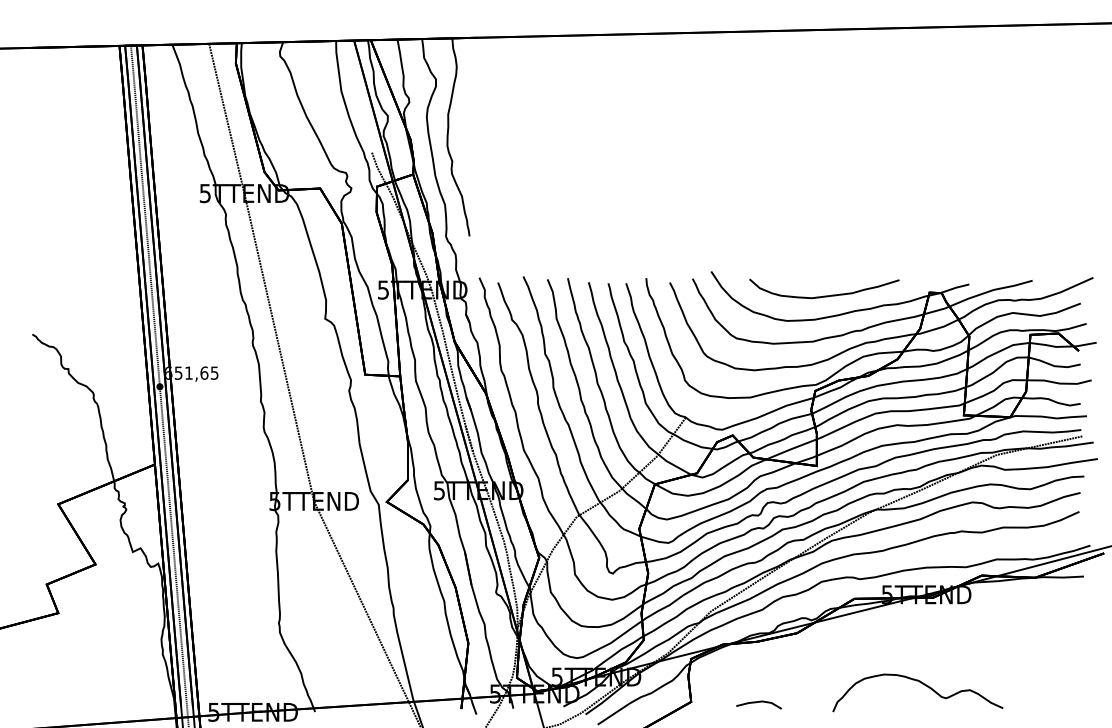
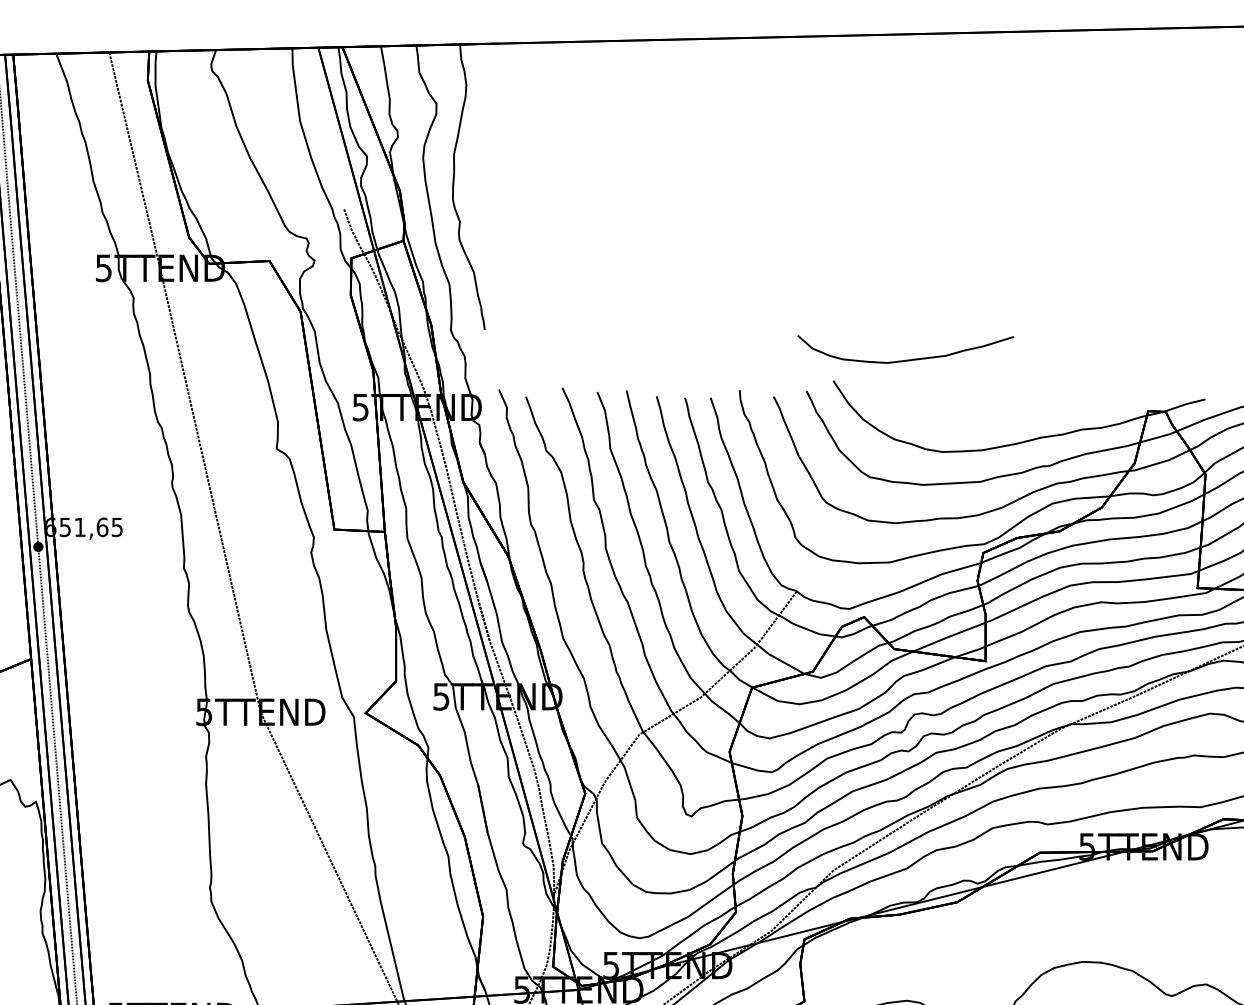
part: (824, 295) -> (905, 359), moved

